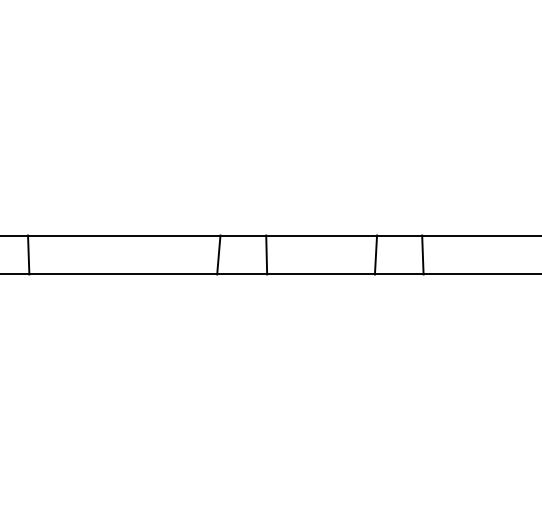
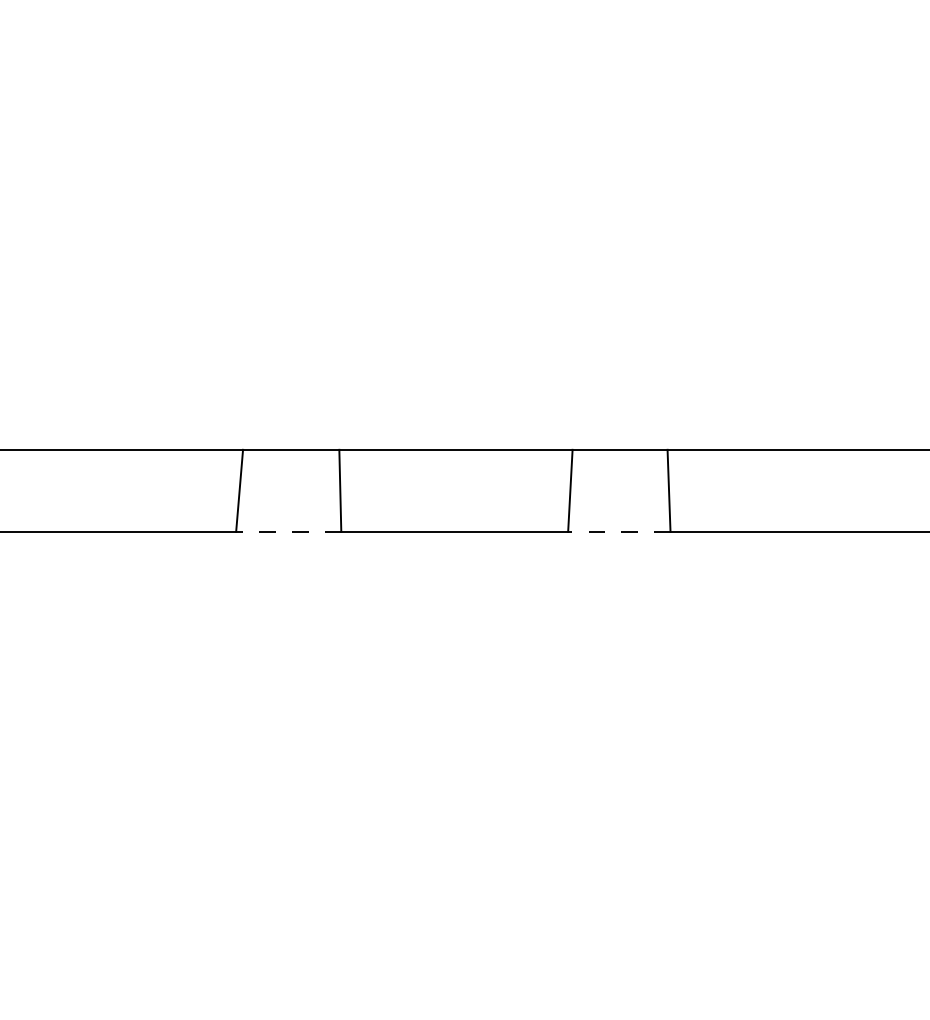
line: (242, 274) -> (289, 531), solid -> dashed
line: (398, 274) -> (617, 531), solid -> dashed

